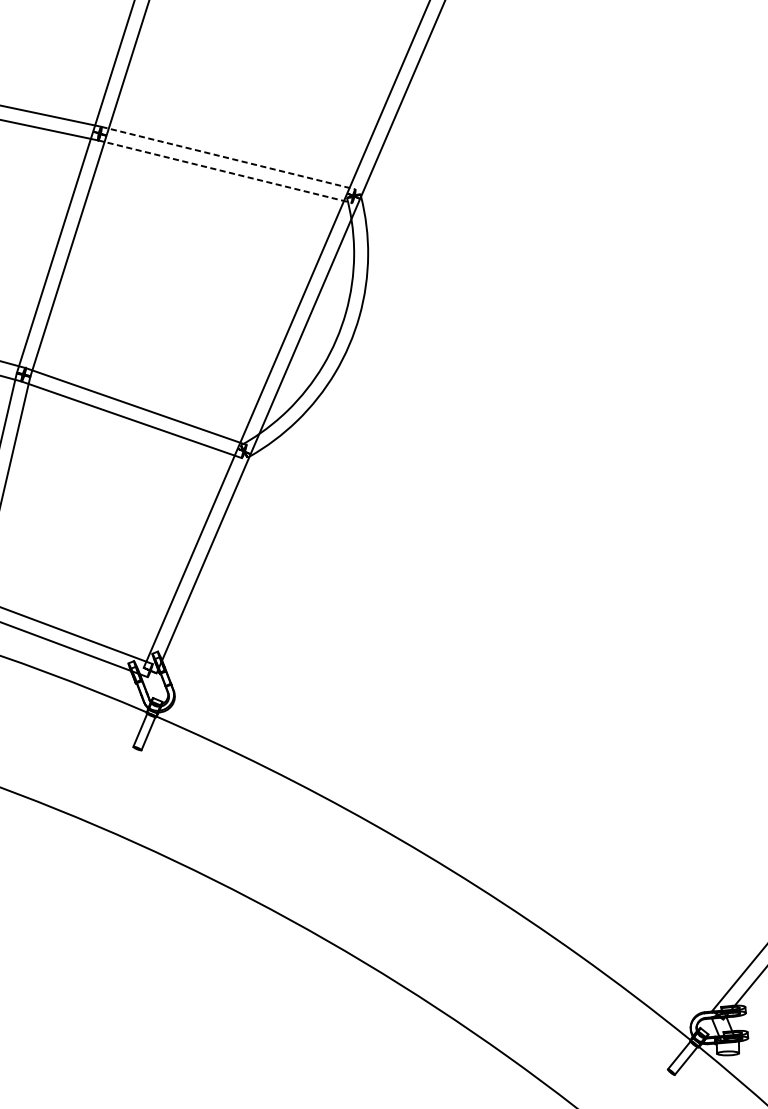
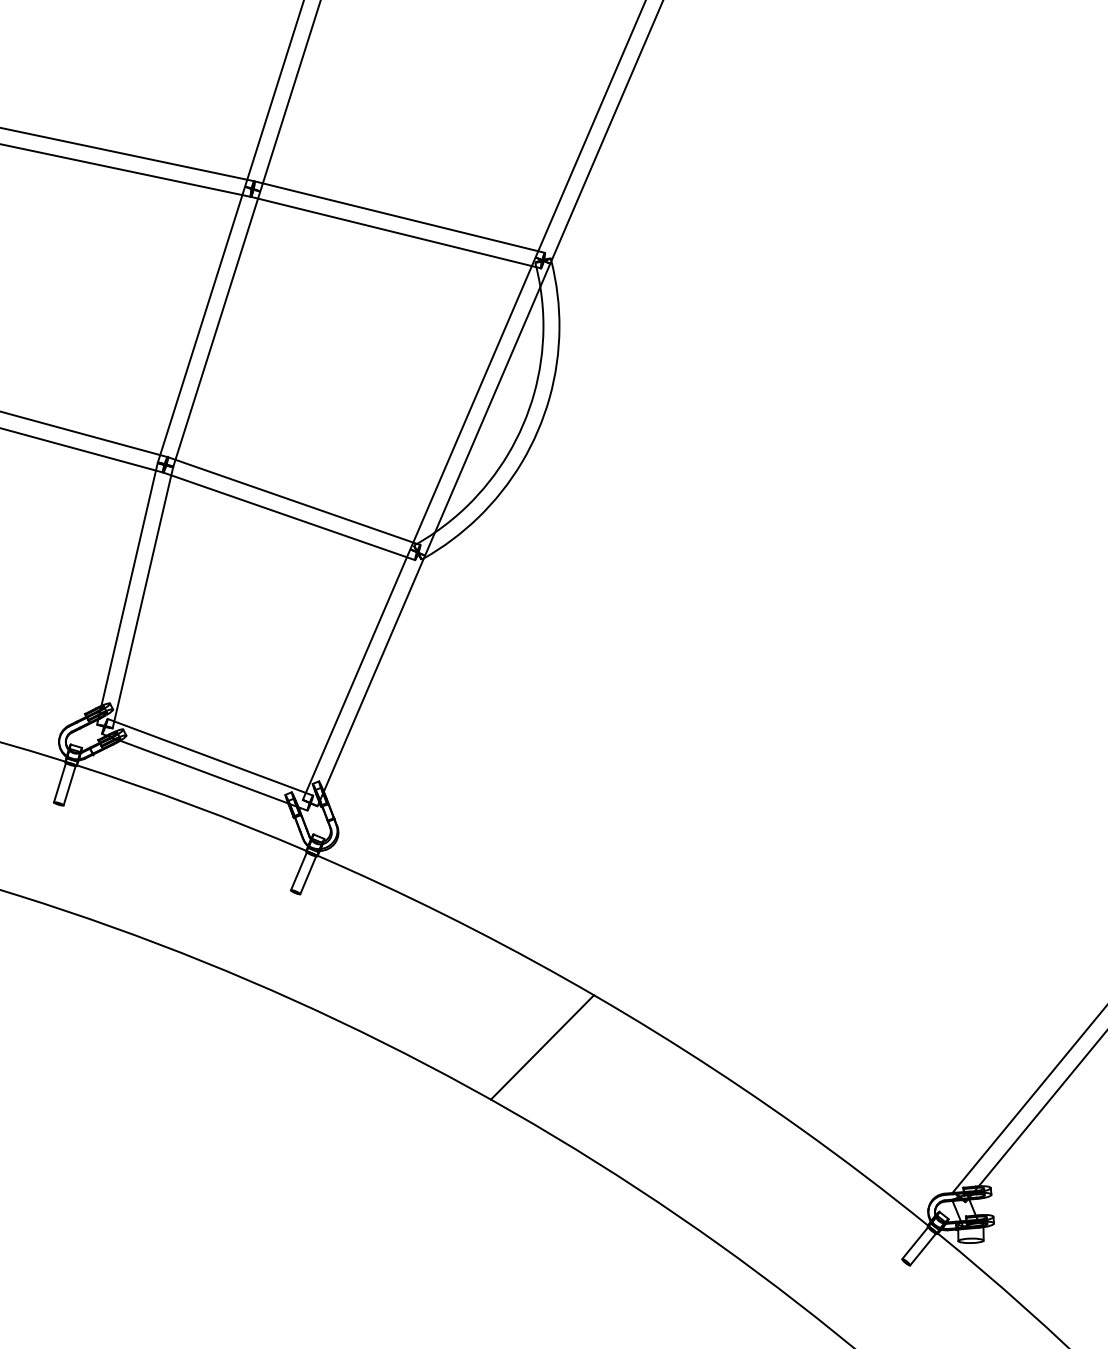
line: (229, 158) -> (400, 217), dashed -> solid
line: (225, 171) -> (396, 232), dashed -> solid
line: (353, 884) -> (542, 1047), added

